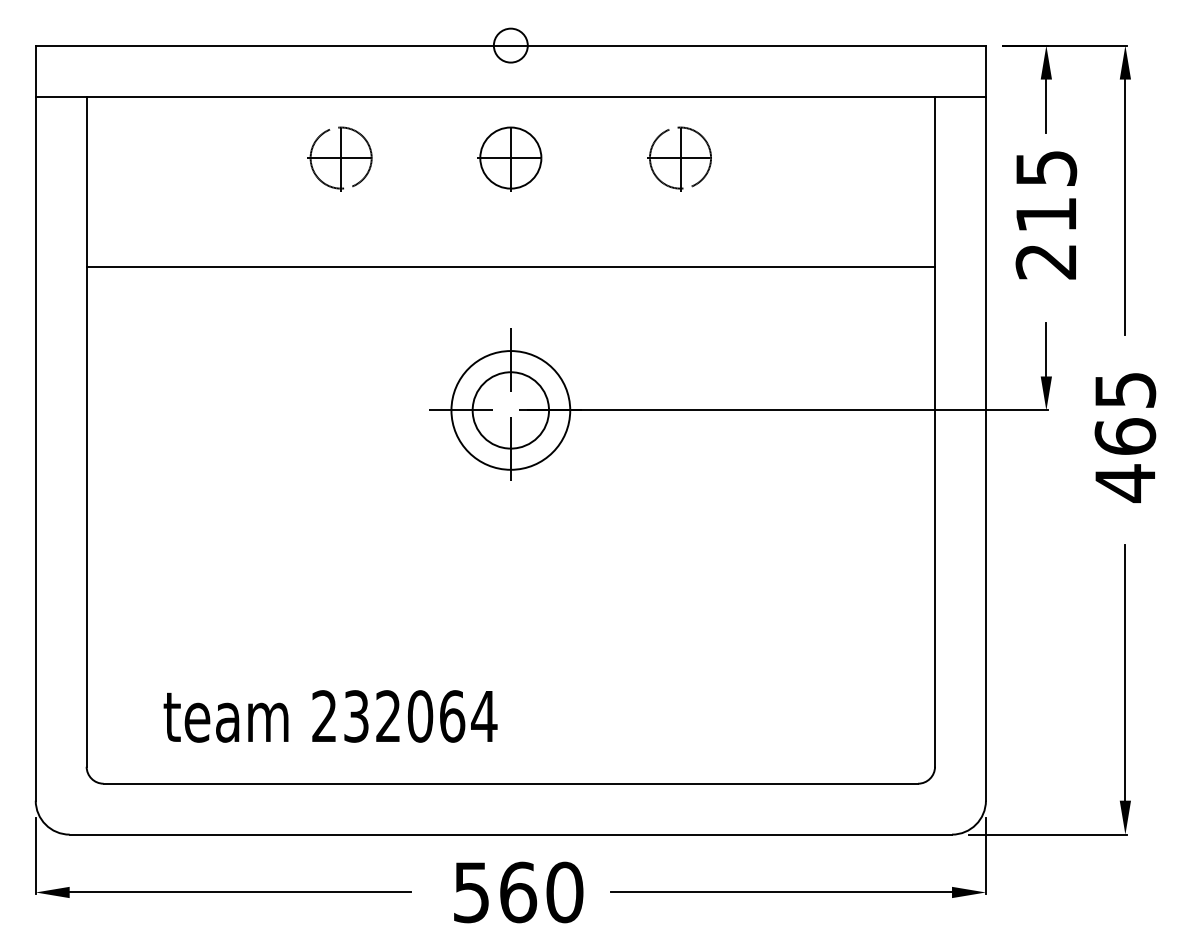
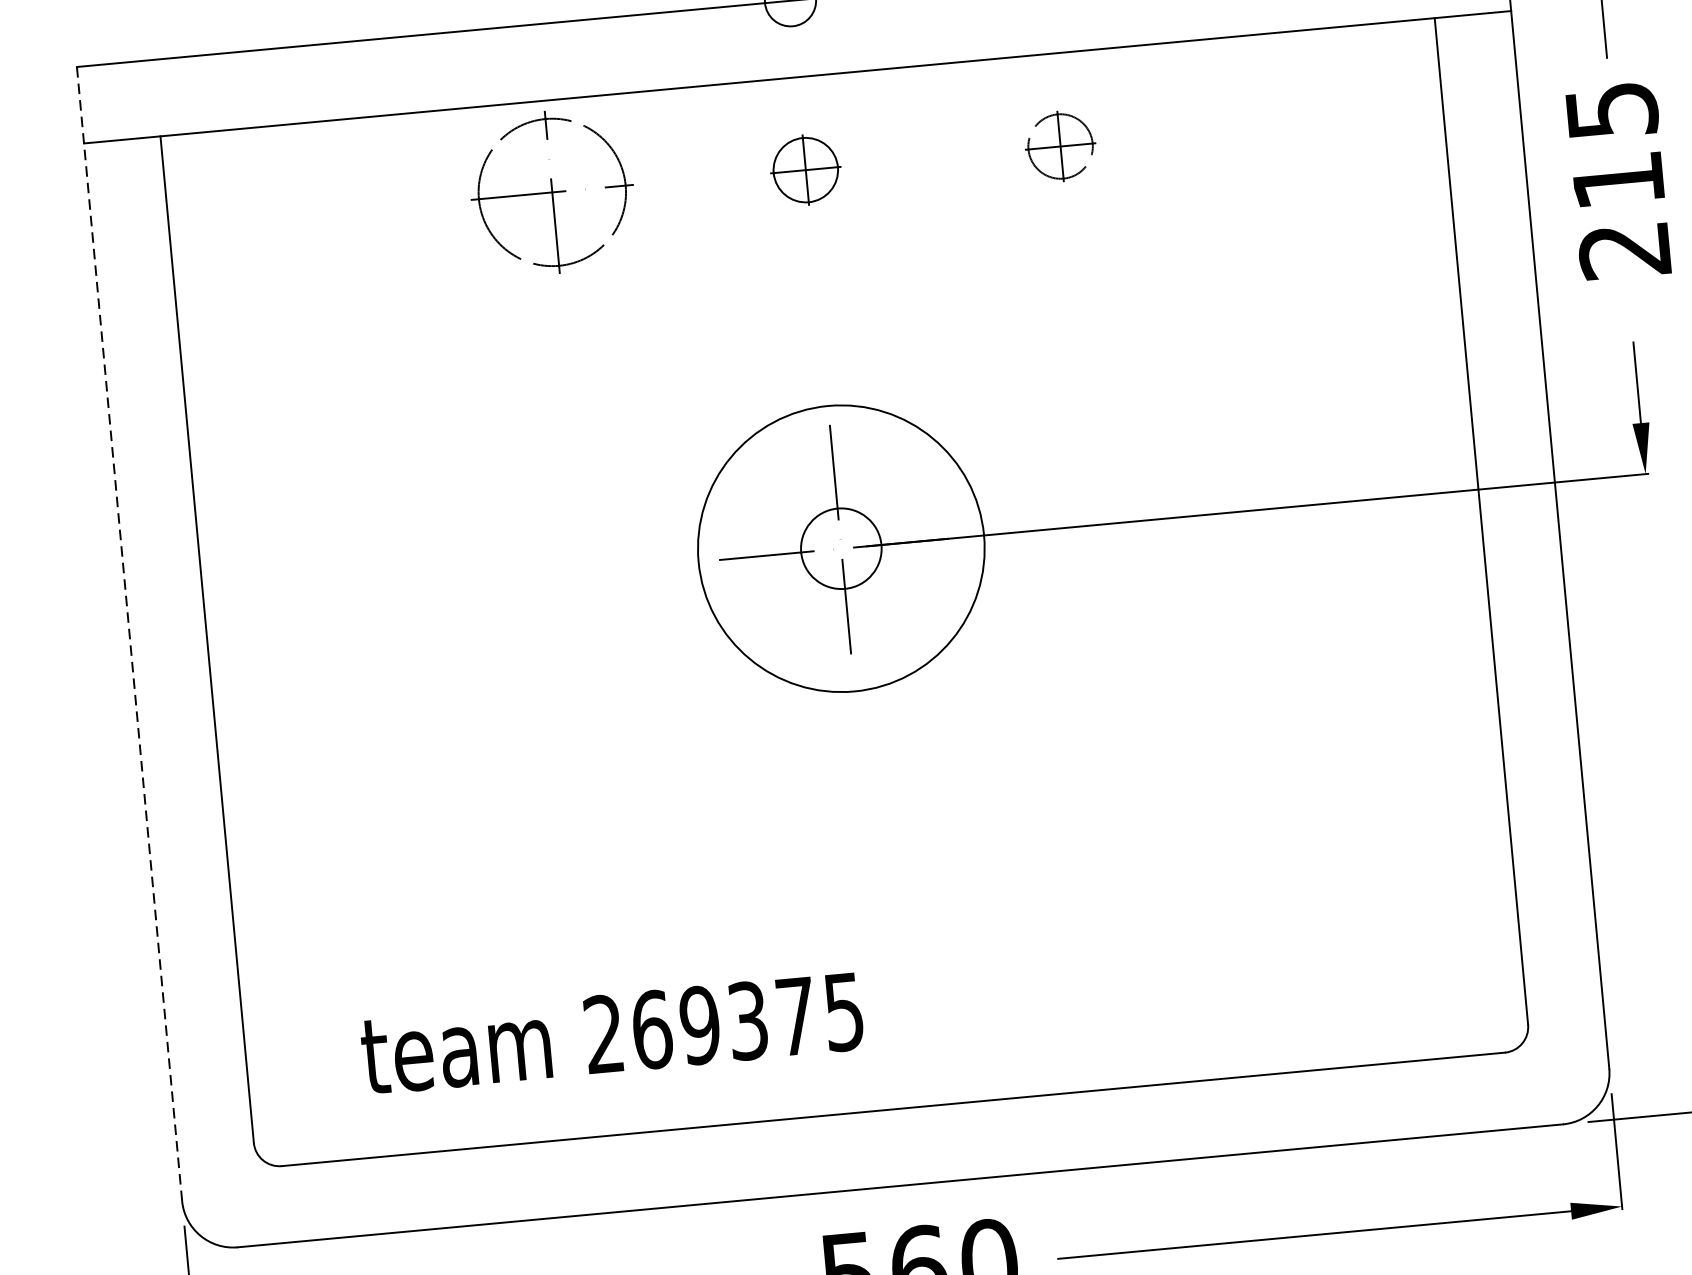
part: (339, 158) -> (548, 194), size x1.6
part: (509, 158) -> (804, 170), size x0.7
part: (679, 158) -> (1059, 146), size x0.7
line: (510, 266) -> (820, 332), removed
circle: (510, 410) -> (840, 548), size x0.7
circle: (510, 410) -> (840, 548), size x1.6
line: (35, 423) -> (129, 634), solid -> dashed
text: (420, 716) -> (748, 1021), 232064 -> 269375

